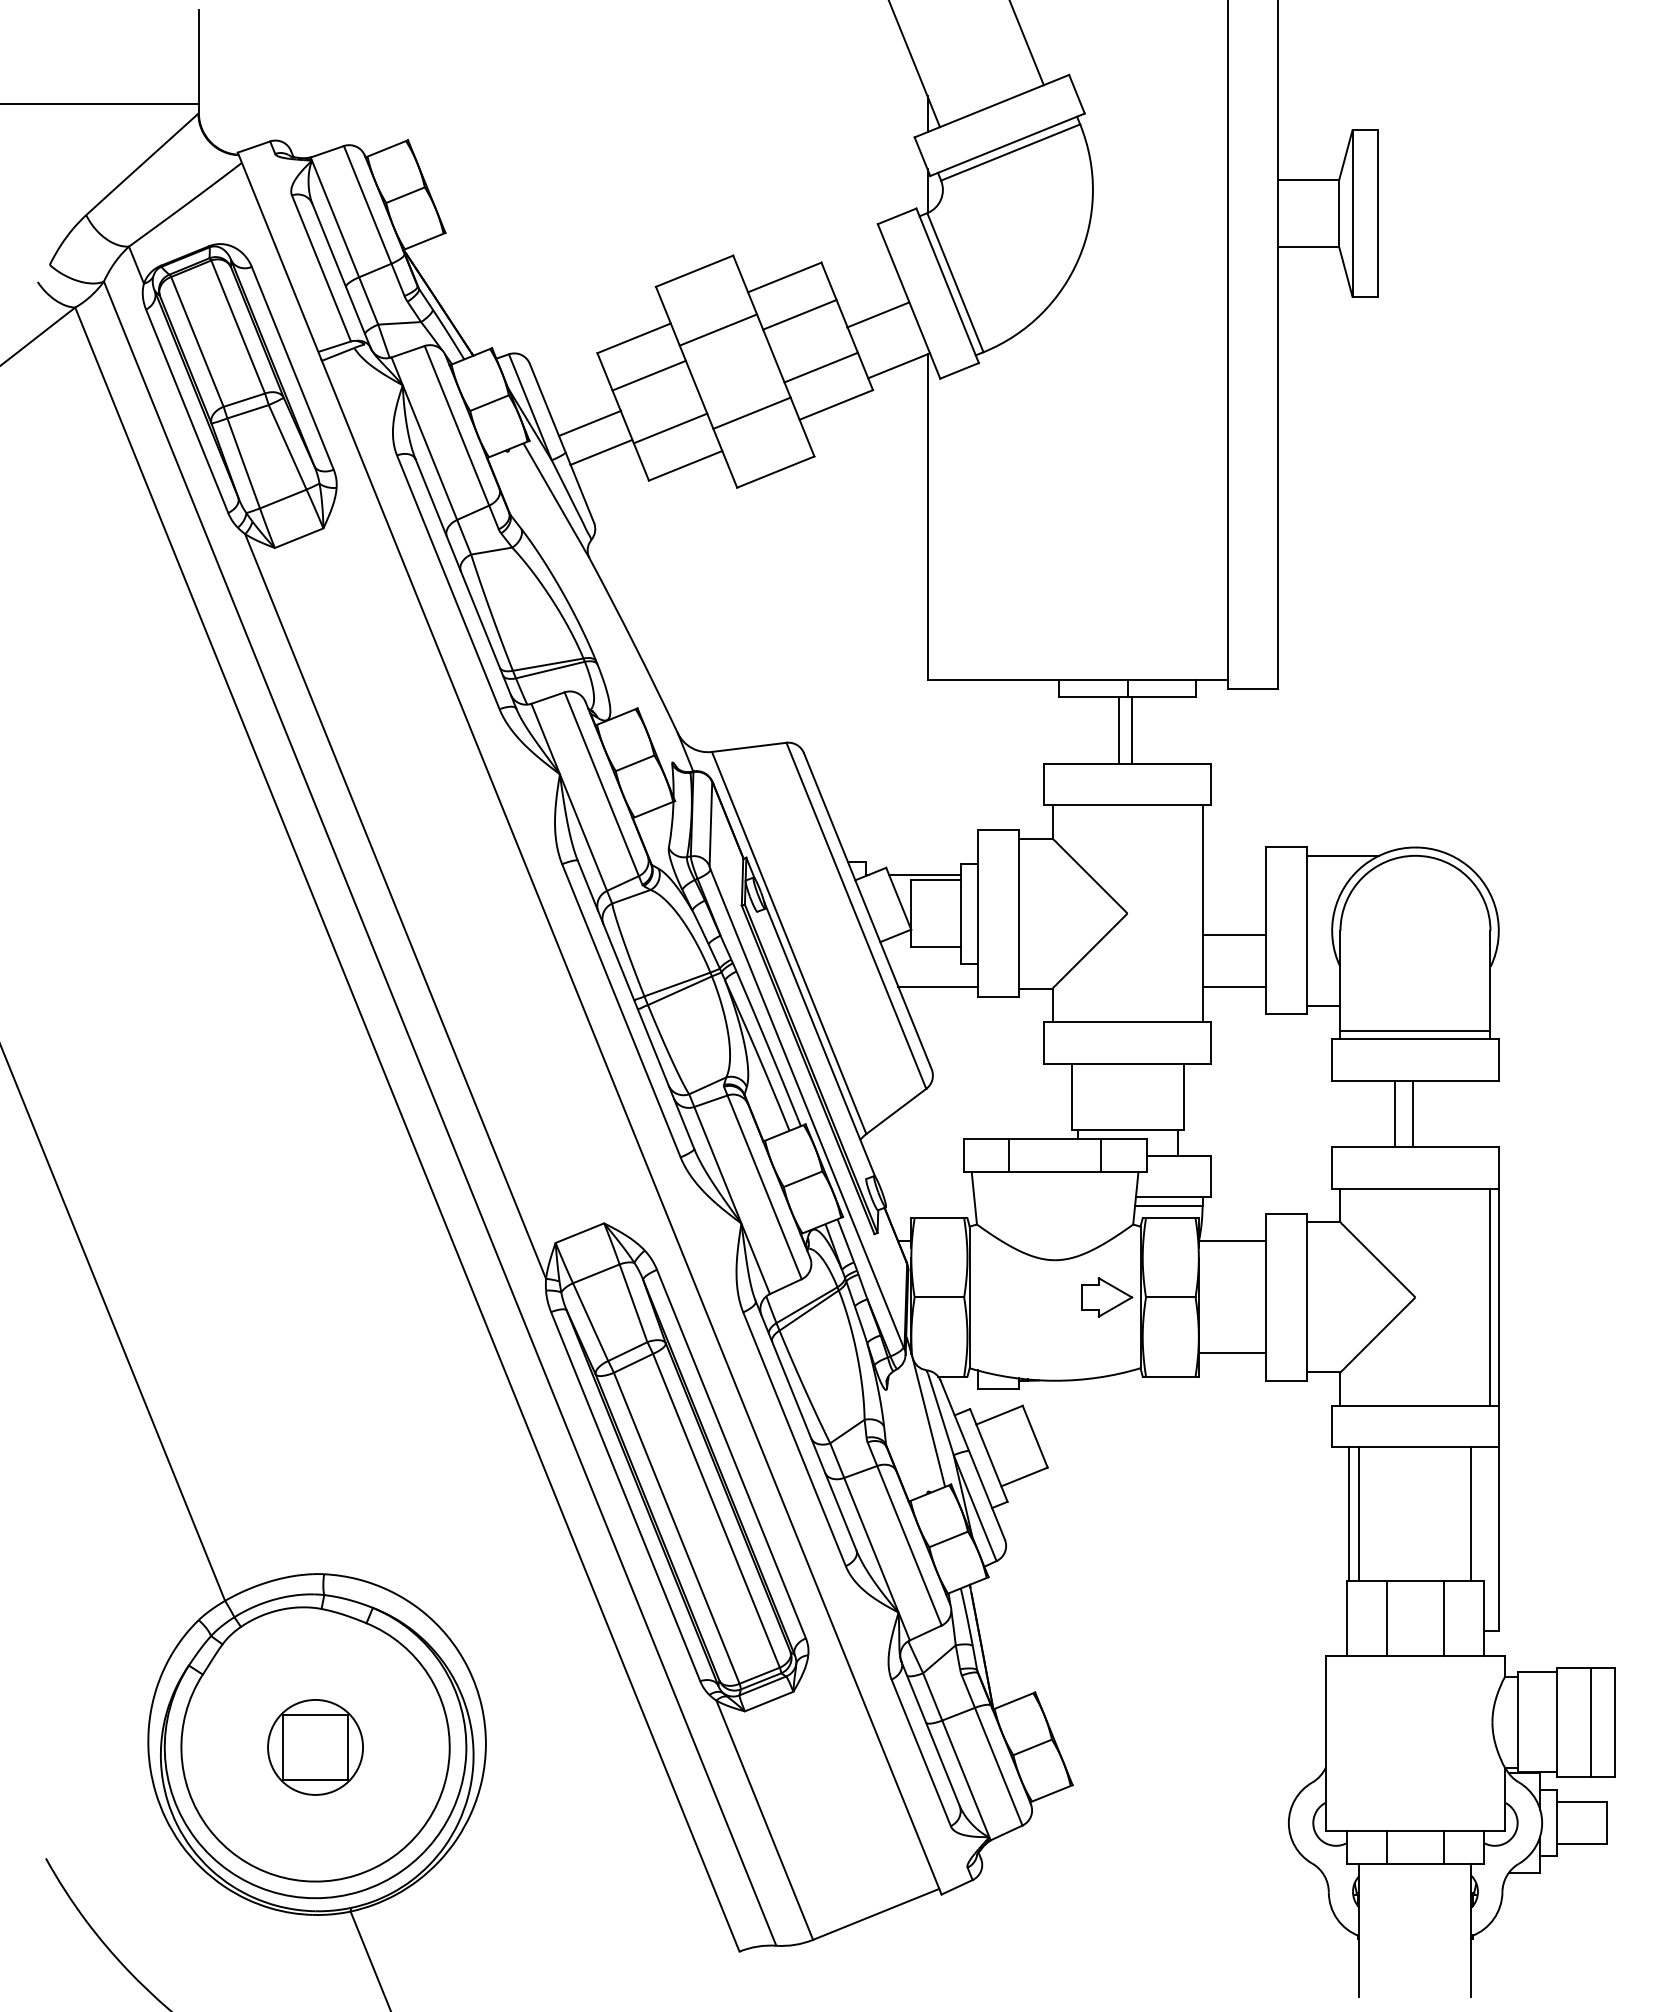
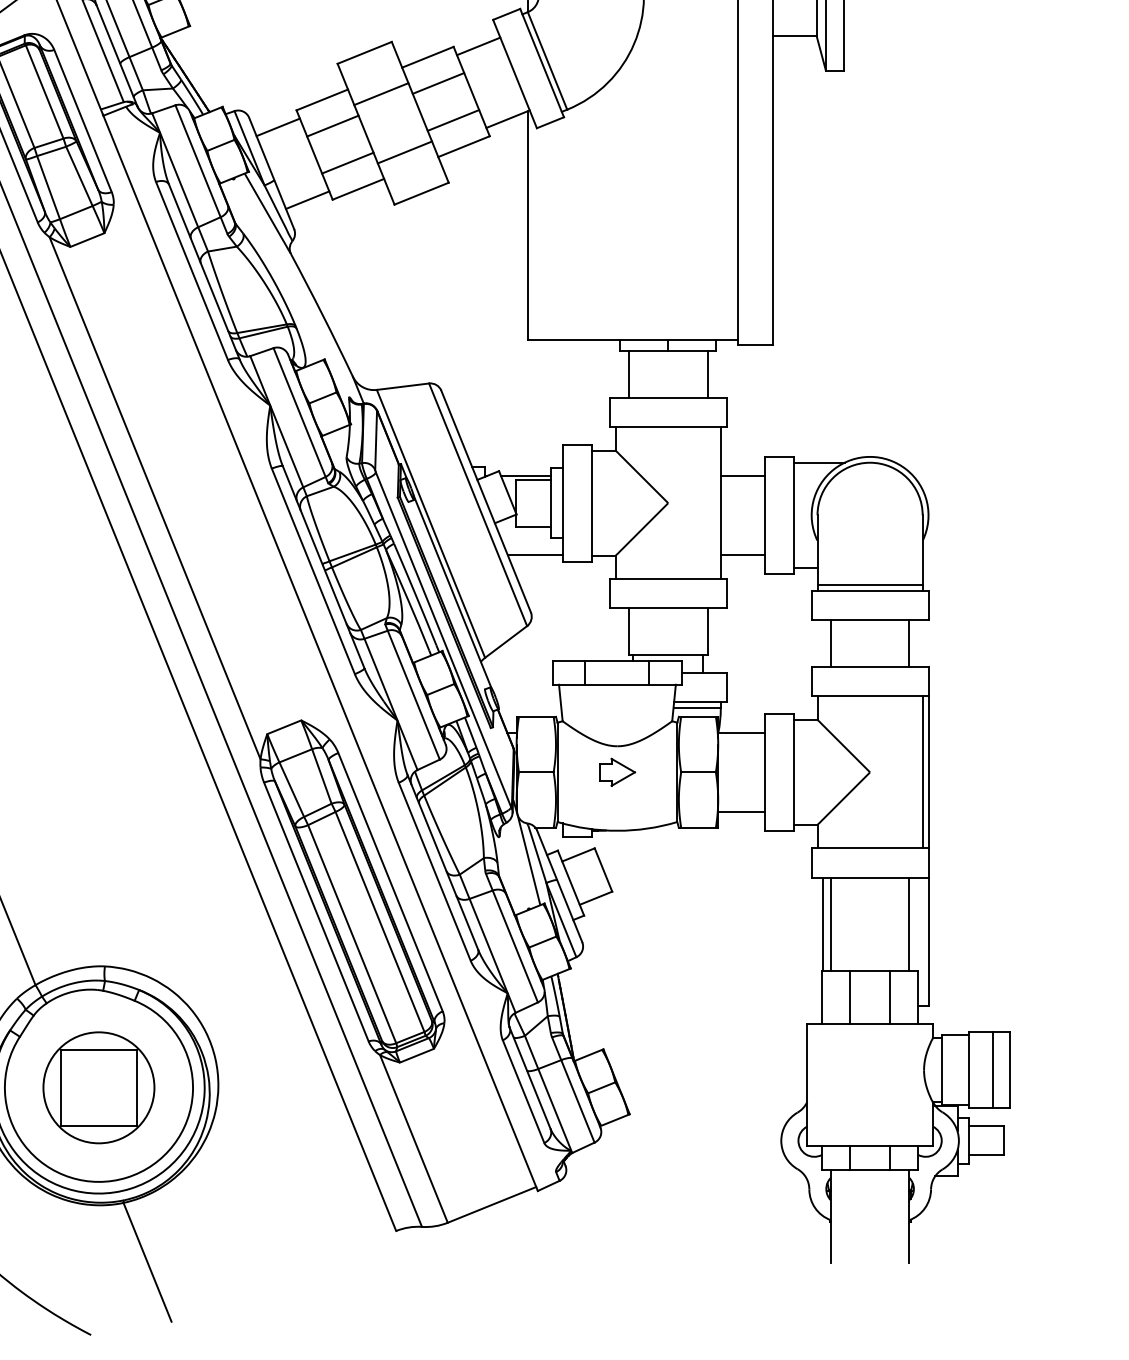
line: (878, 314) -> (478, 46), moved
line: (590, 422) -> (307, 199), moved
line: (601, 452) -> (278, 127), moved
line: (1118, 729) -> (707, 374), moved
line: (1131, 729) -> (628, 374), moved
line: (1233, 934) -> (742, 475), moved
line: (1395, 1113) -> (909, 643), moved
line: (1413, 1113) -> (830, 643), moved
part: (1107, 1297) -> (617, 772), moved
part: (315, 1747) -> (98, 1087), size x1.67

